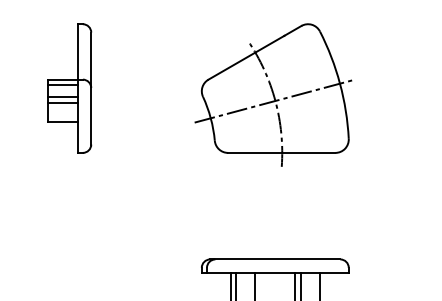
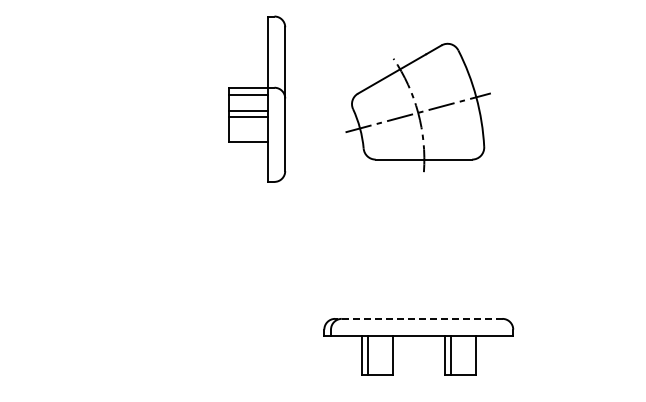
part: (69, 88) -> (257, 98), moved
part: (273, 95) -> (416, 107), size x0.7
line: (275, 259) -> (418, 318), solid -> dashed

